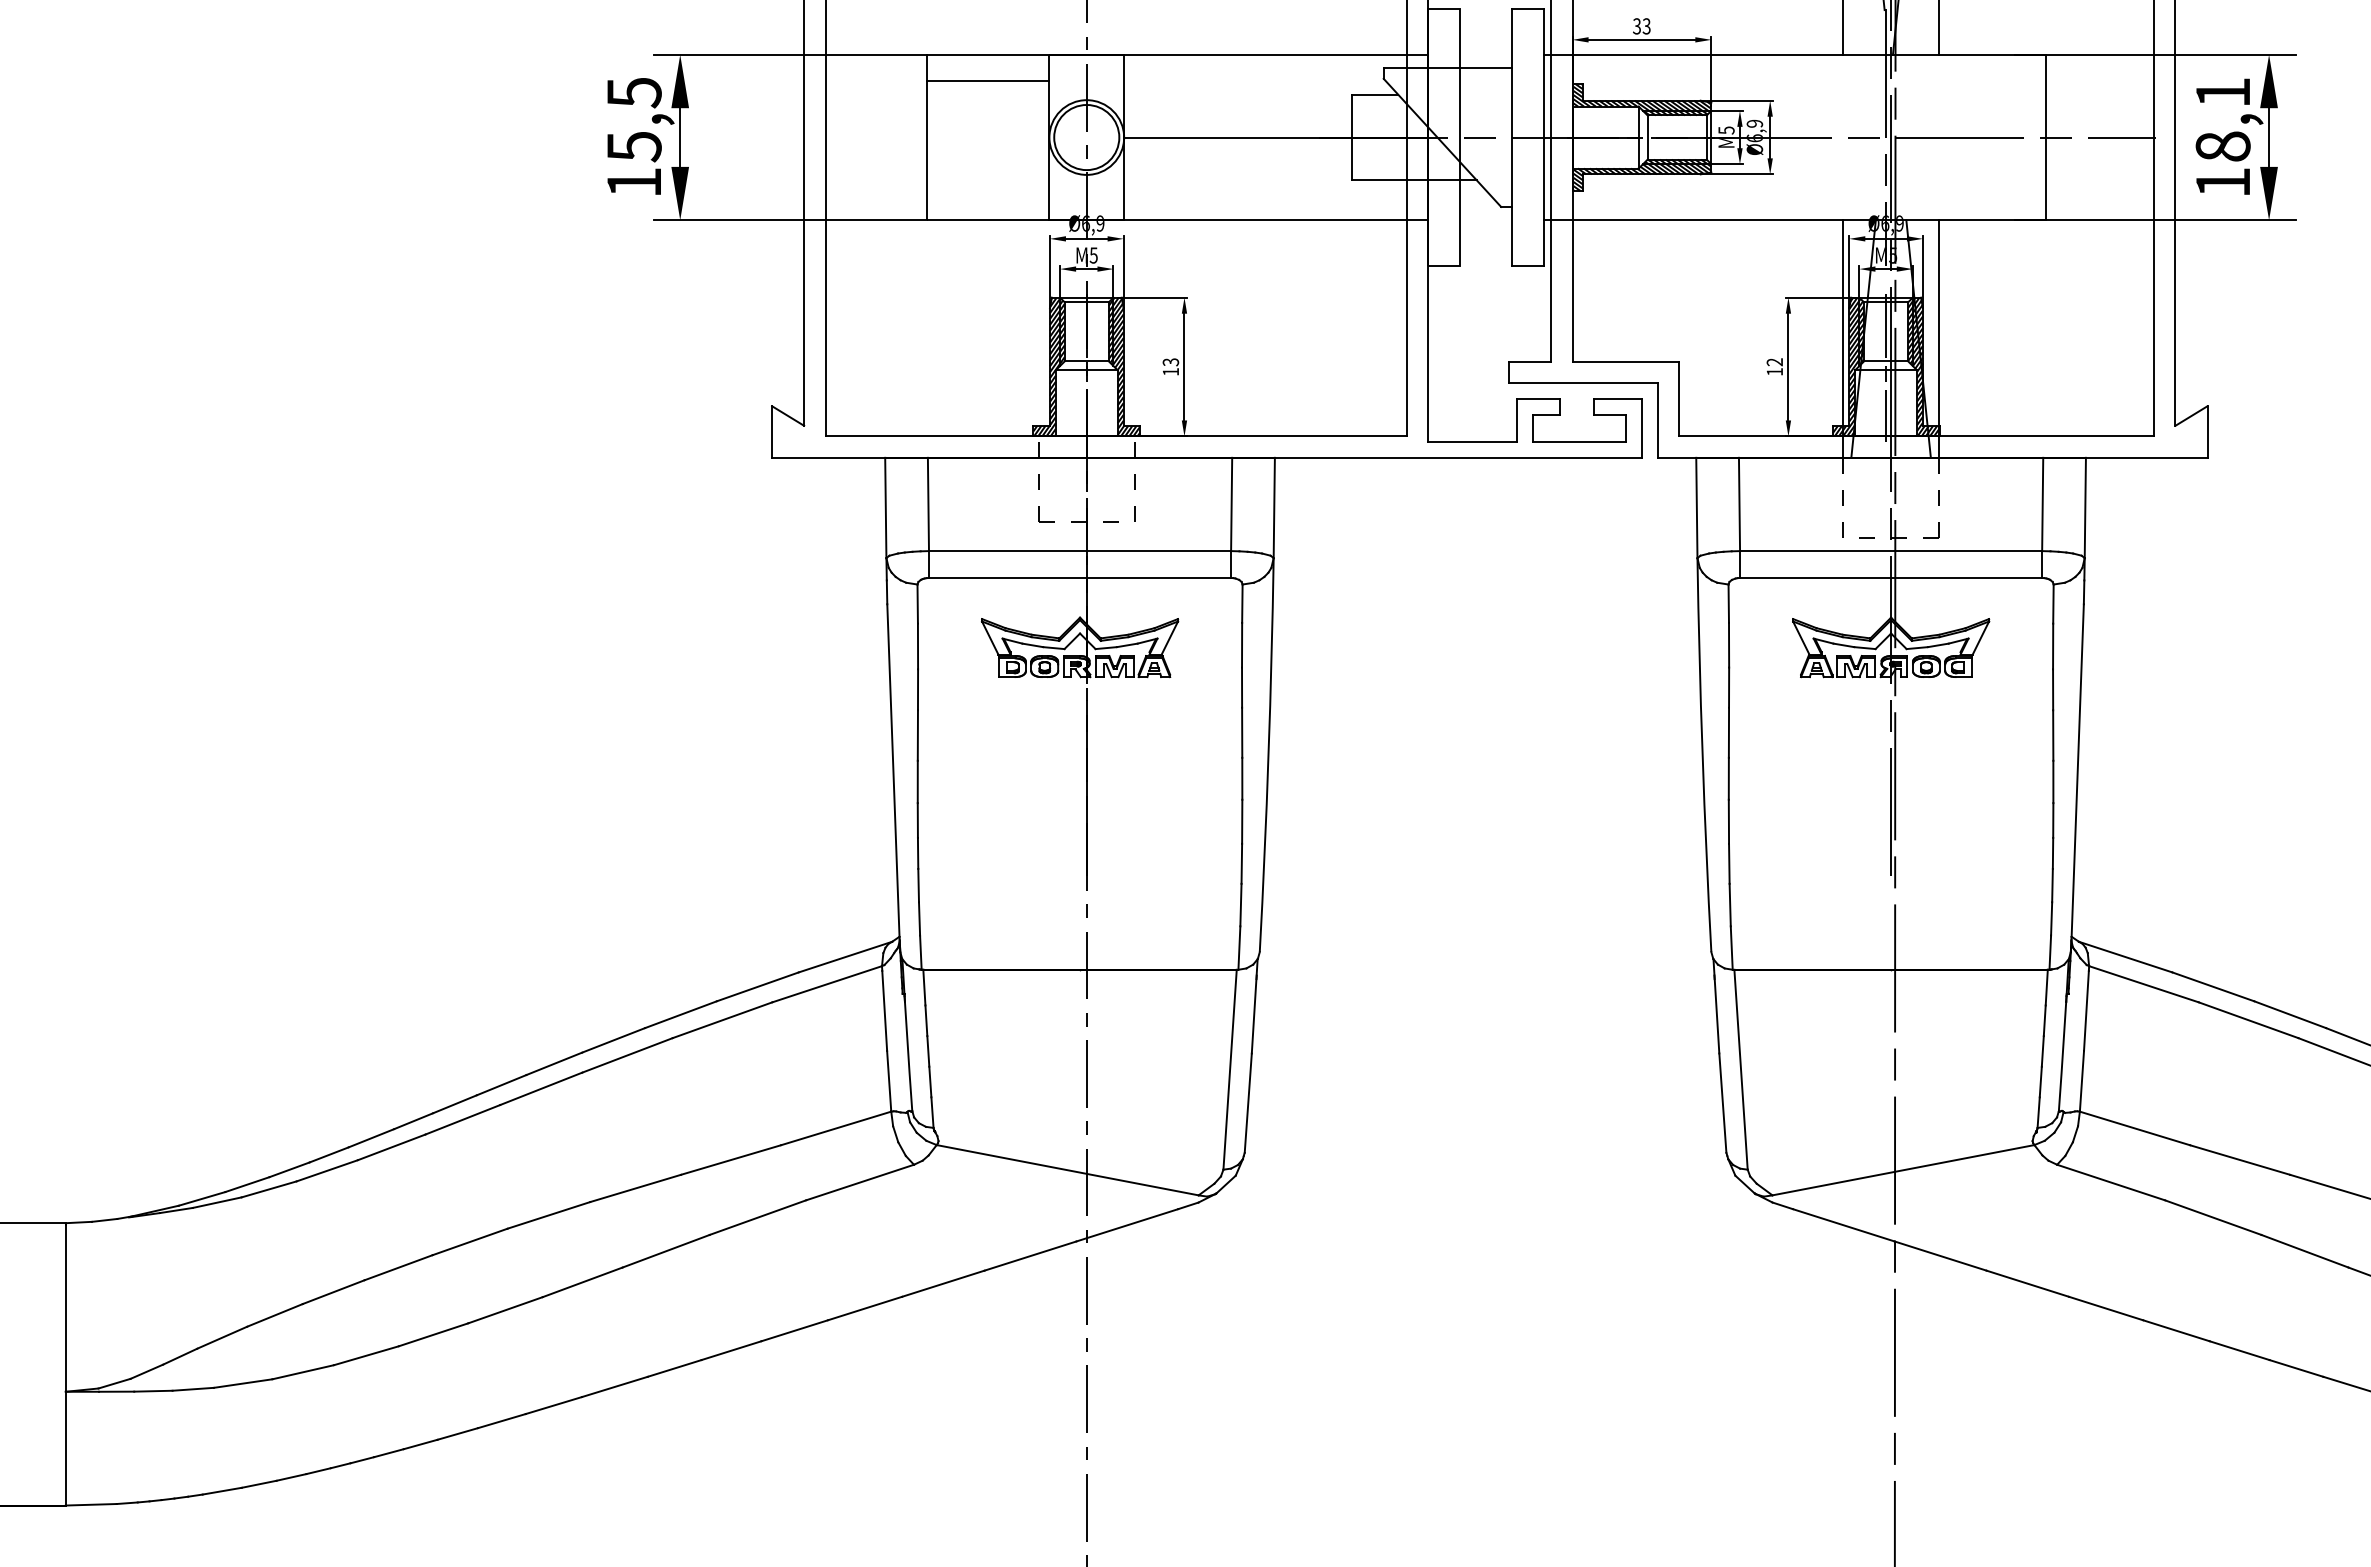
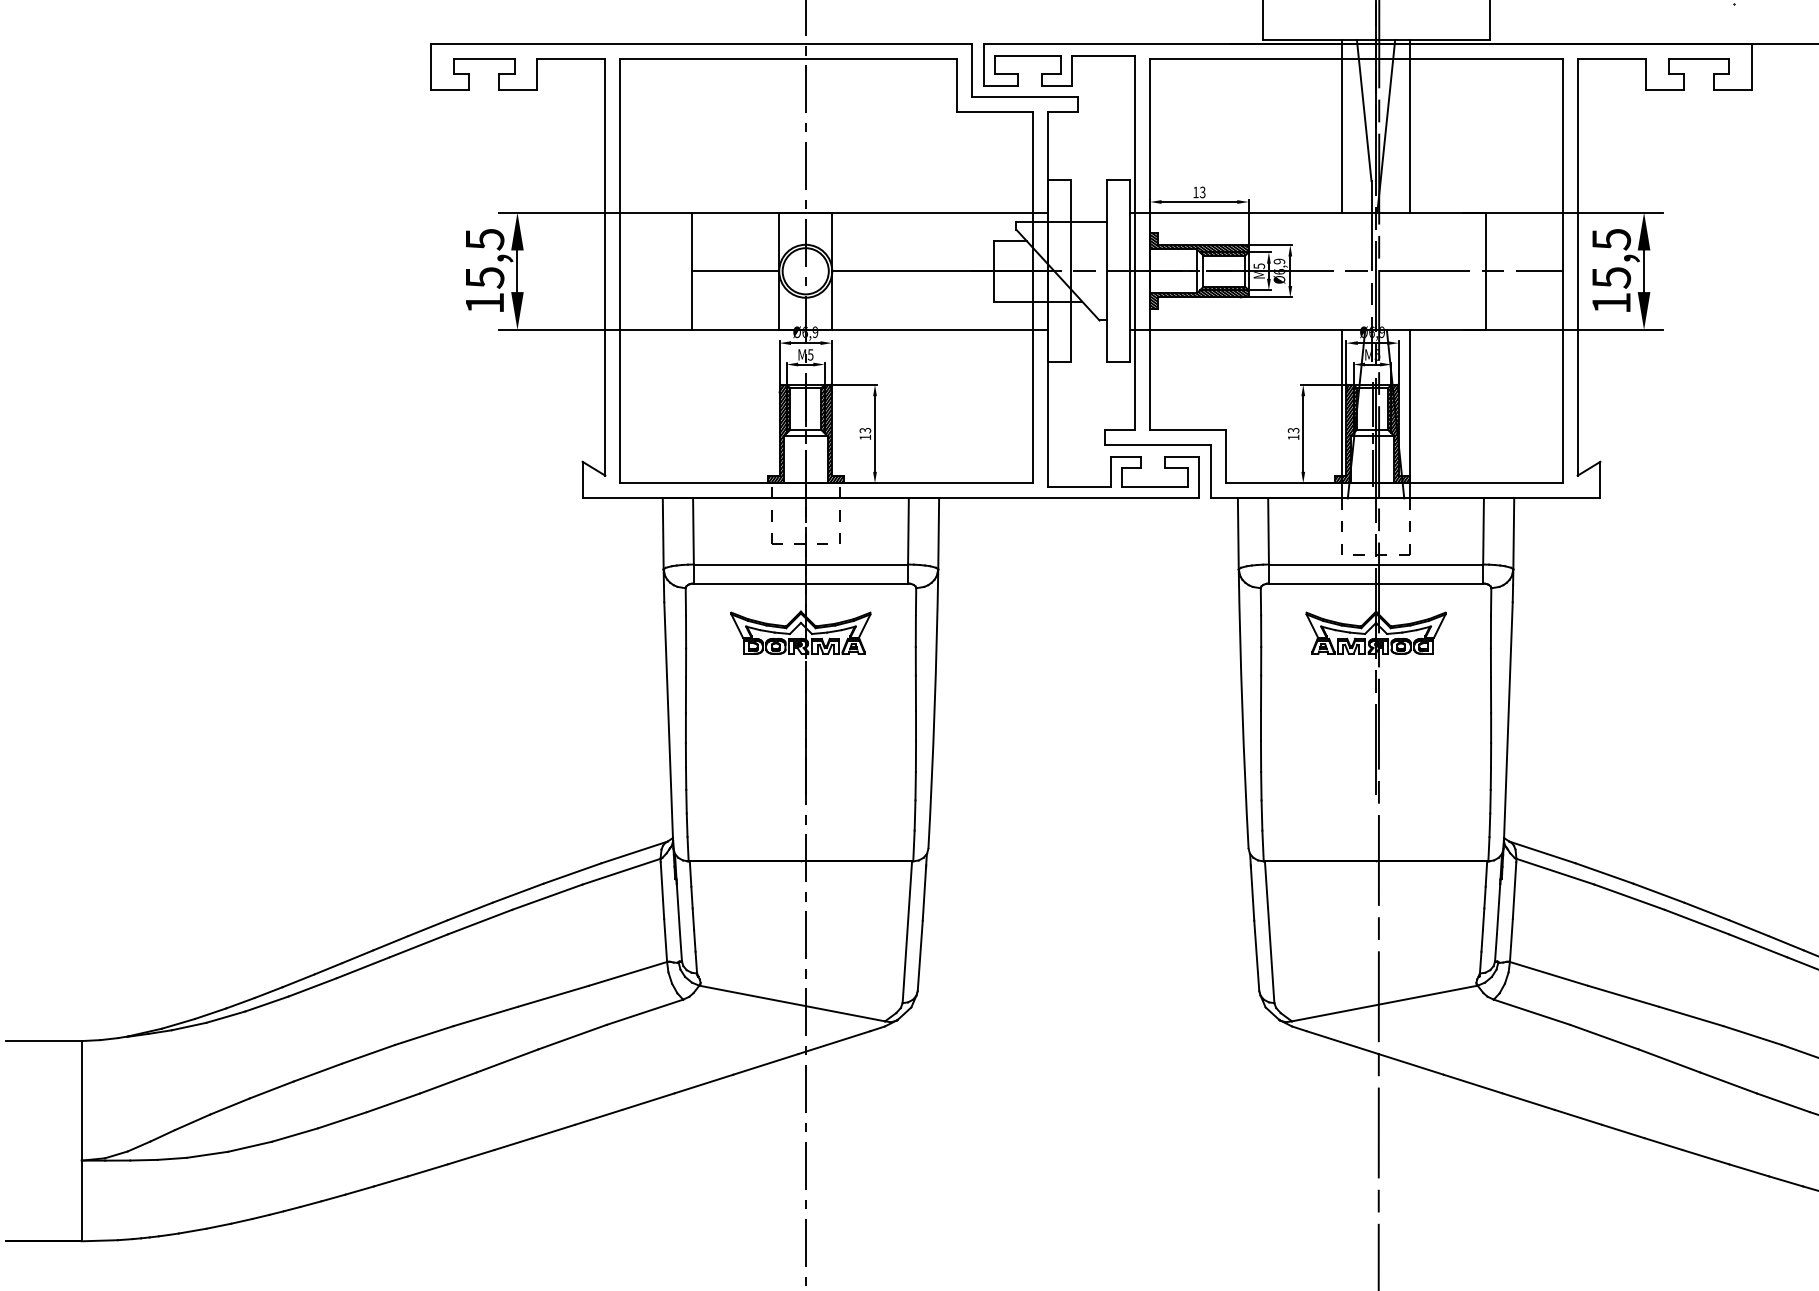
text: (1636, 26) -> (1195, 192), 33 -> 13
line: (987, 81) -> (735, 271), moved
text: (2223, 119) -> (1611, 258), 18,1 -> 15,5
text: (1776, 362) -> (1294, 430), 12 -> 13

